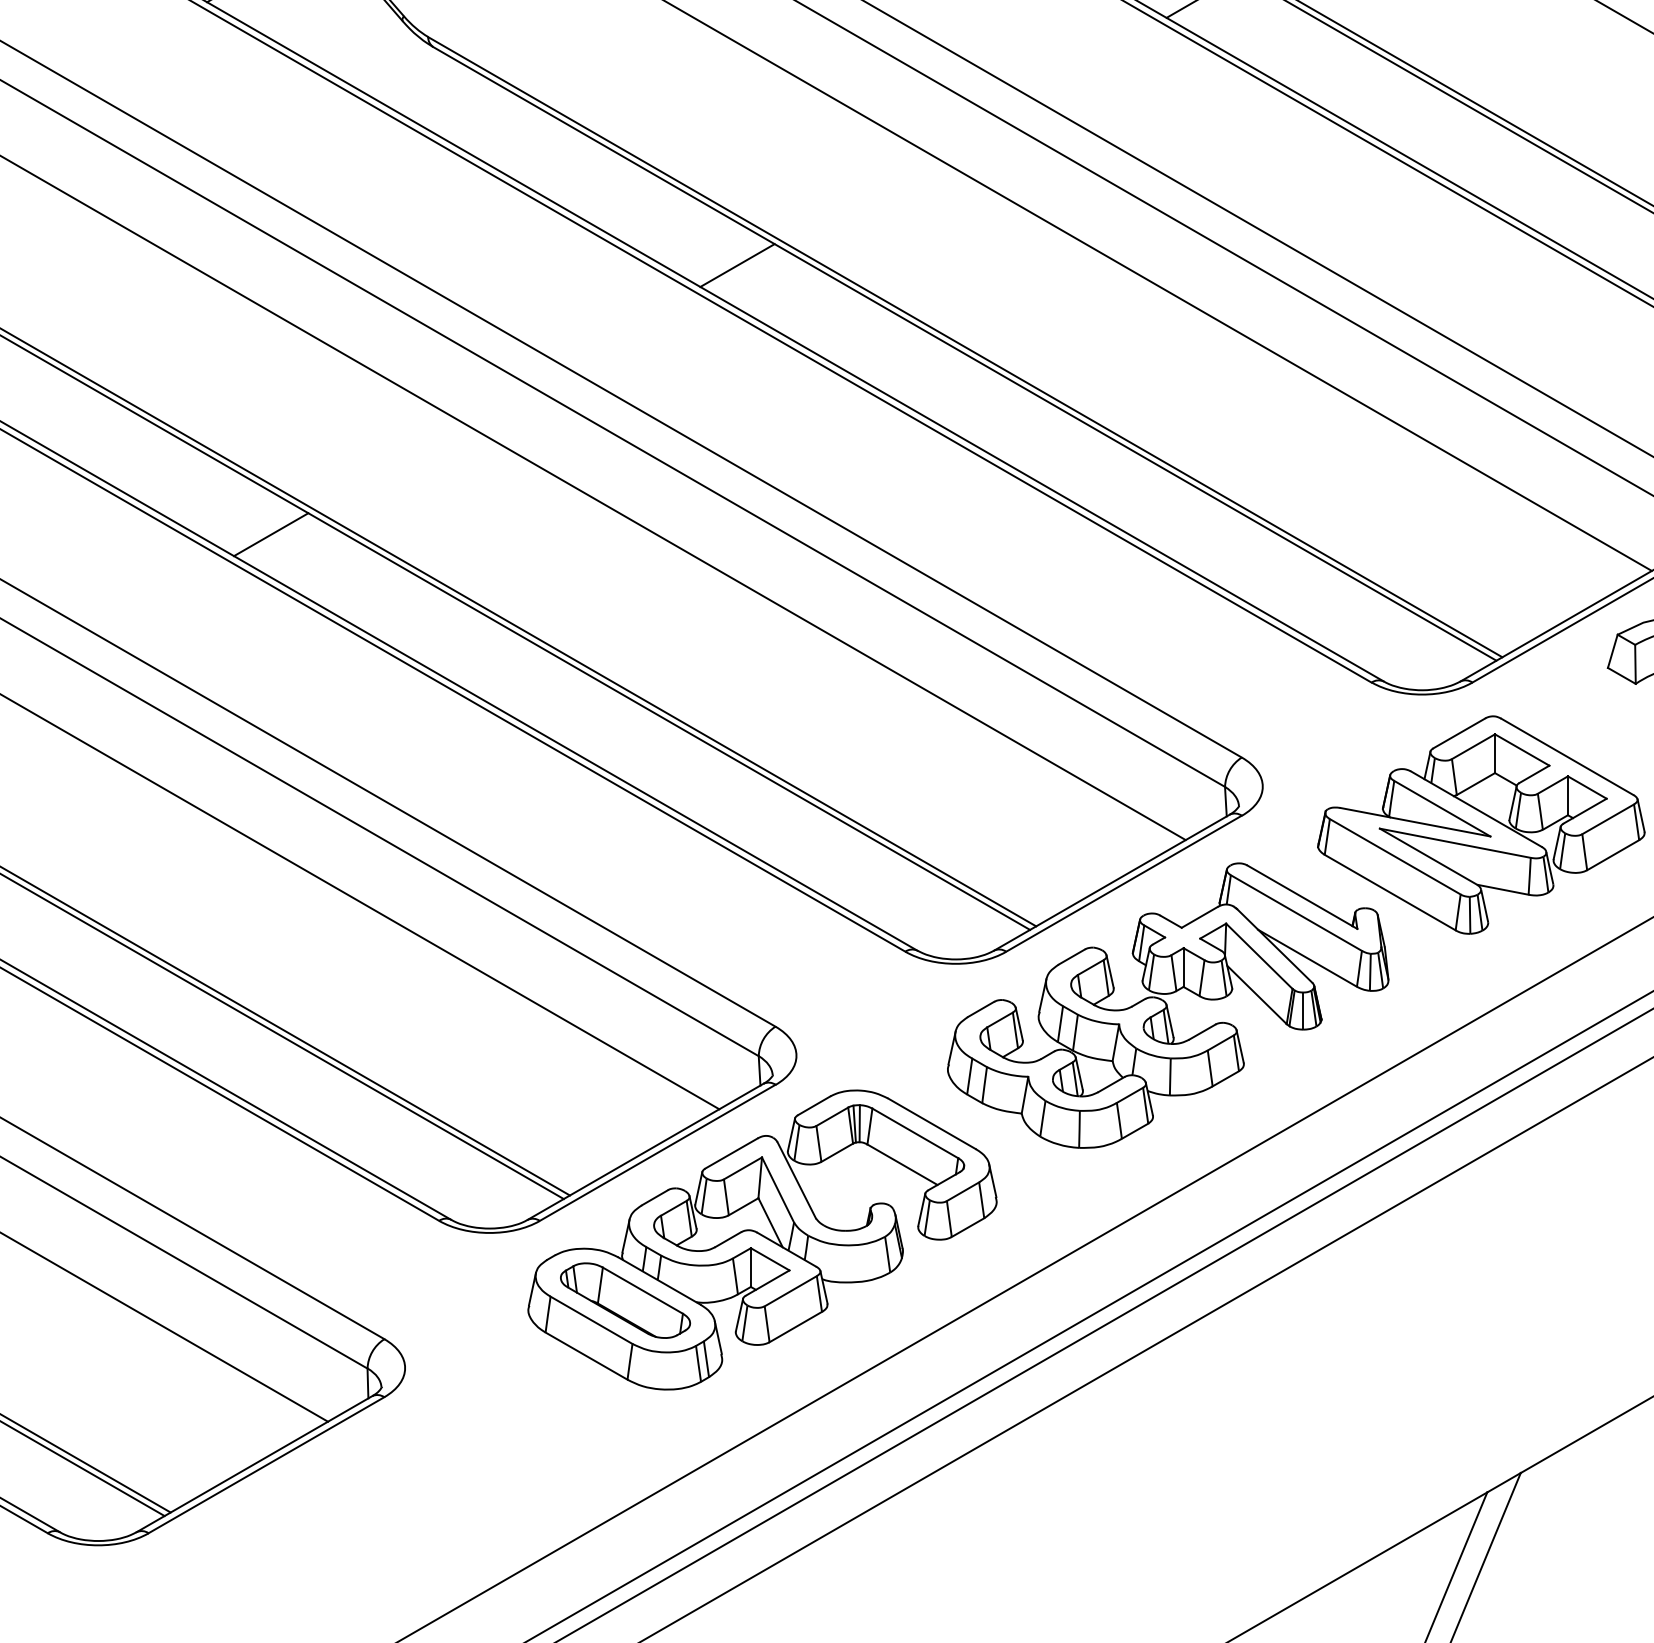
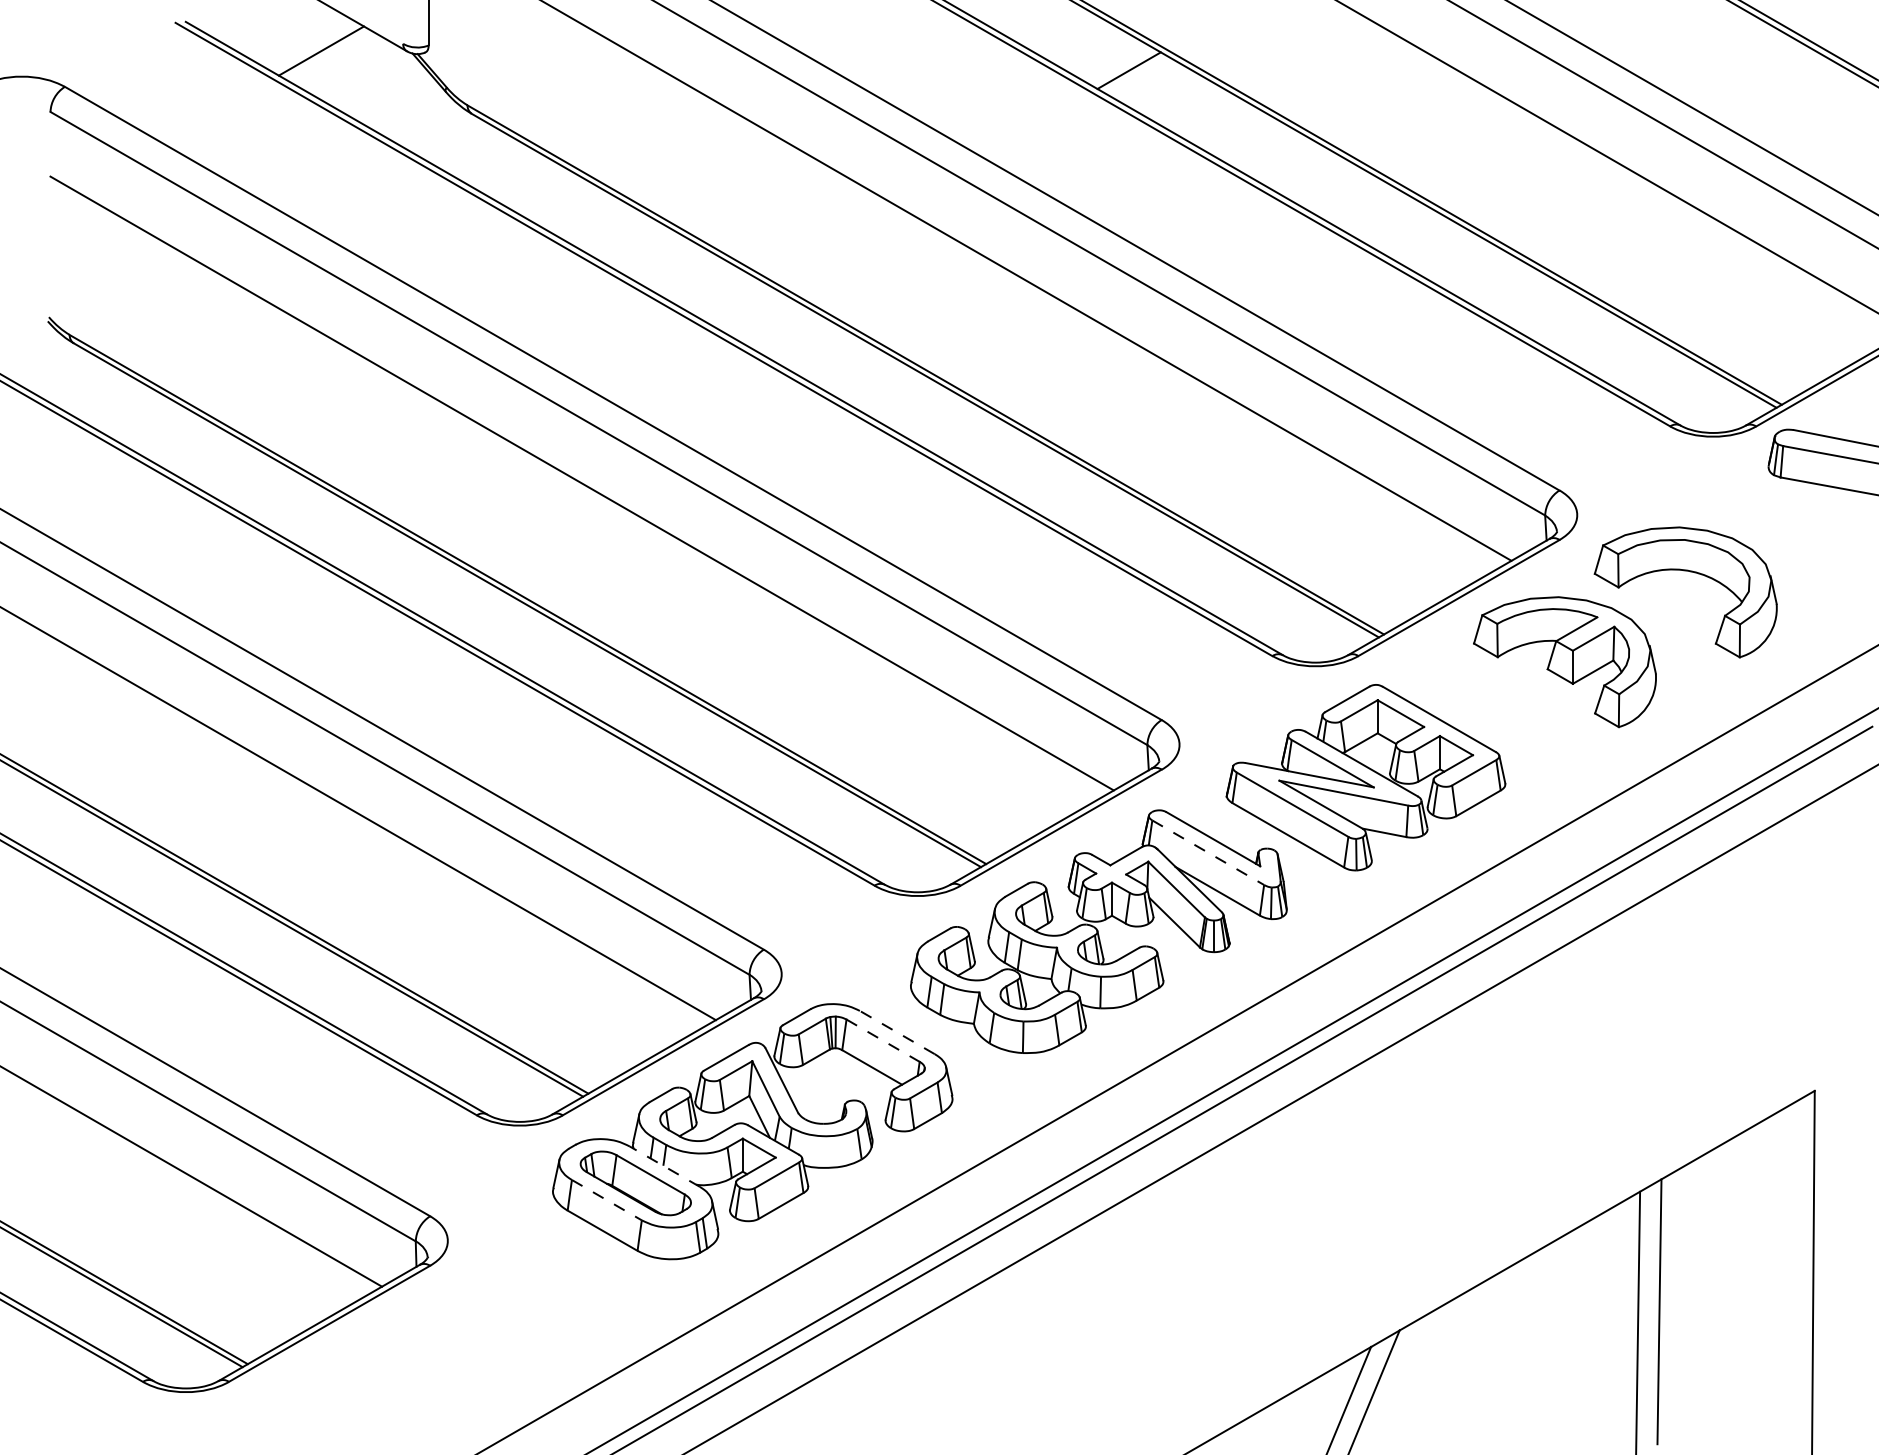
line: (737, 265) -> (731, 300), removed
line: (271, 534) -> (333, 529), removed
line: (1296, 912) -> (1208, 852), solid -> dashed
line: (931, 1123) -> (896, 1032), solid -> dashed
line: (915, 1133) -> (883, 1040), solid -> dashed
line: (659, 1280) -> (664, 1166), solid -> dashed
line: (592, 1320) -> (607, 1200), solid -> dashed

